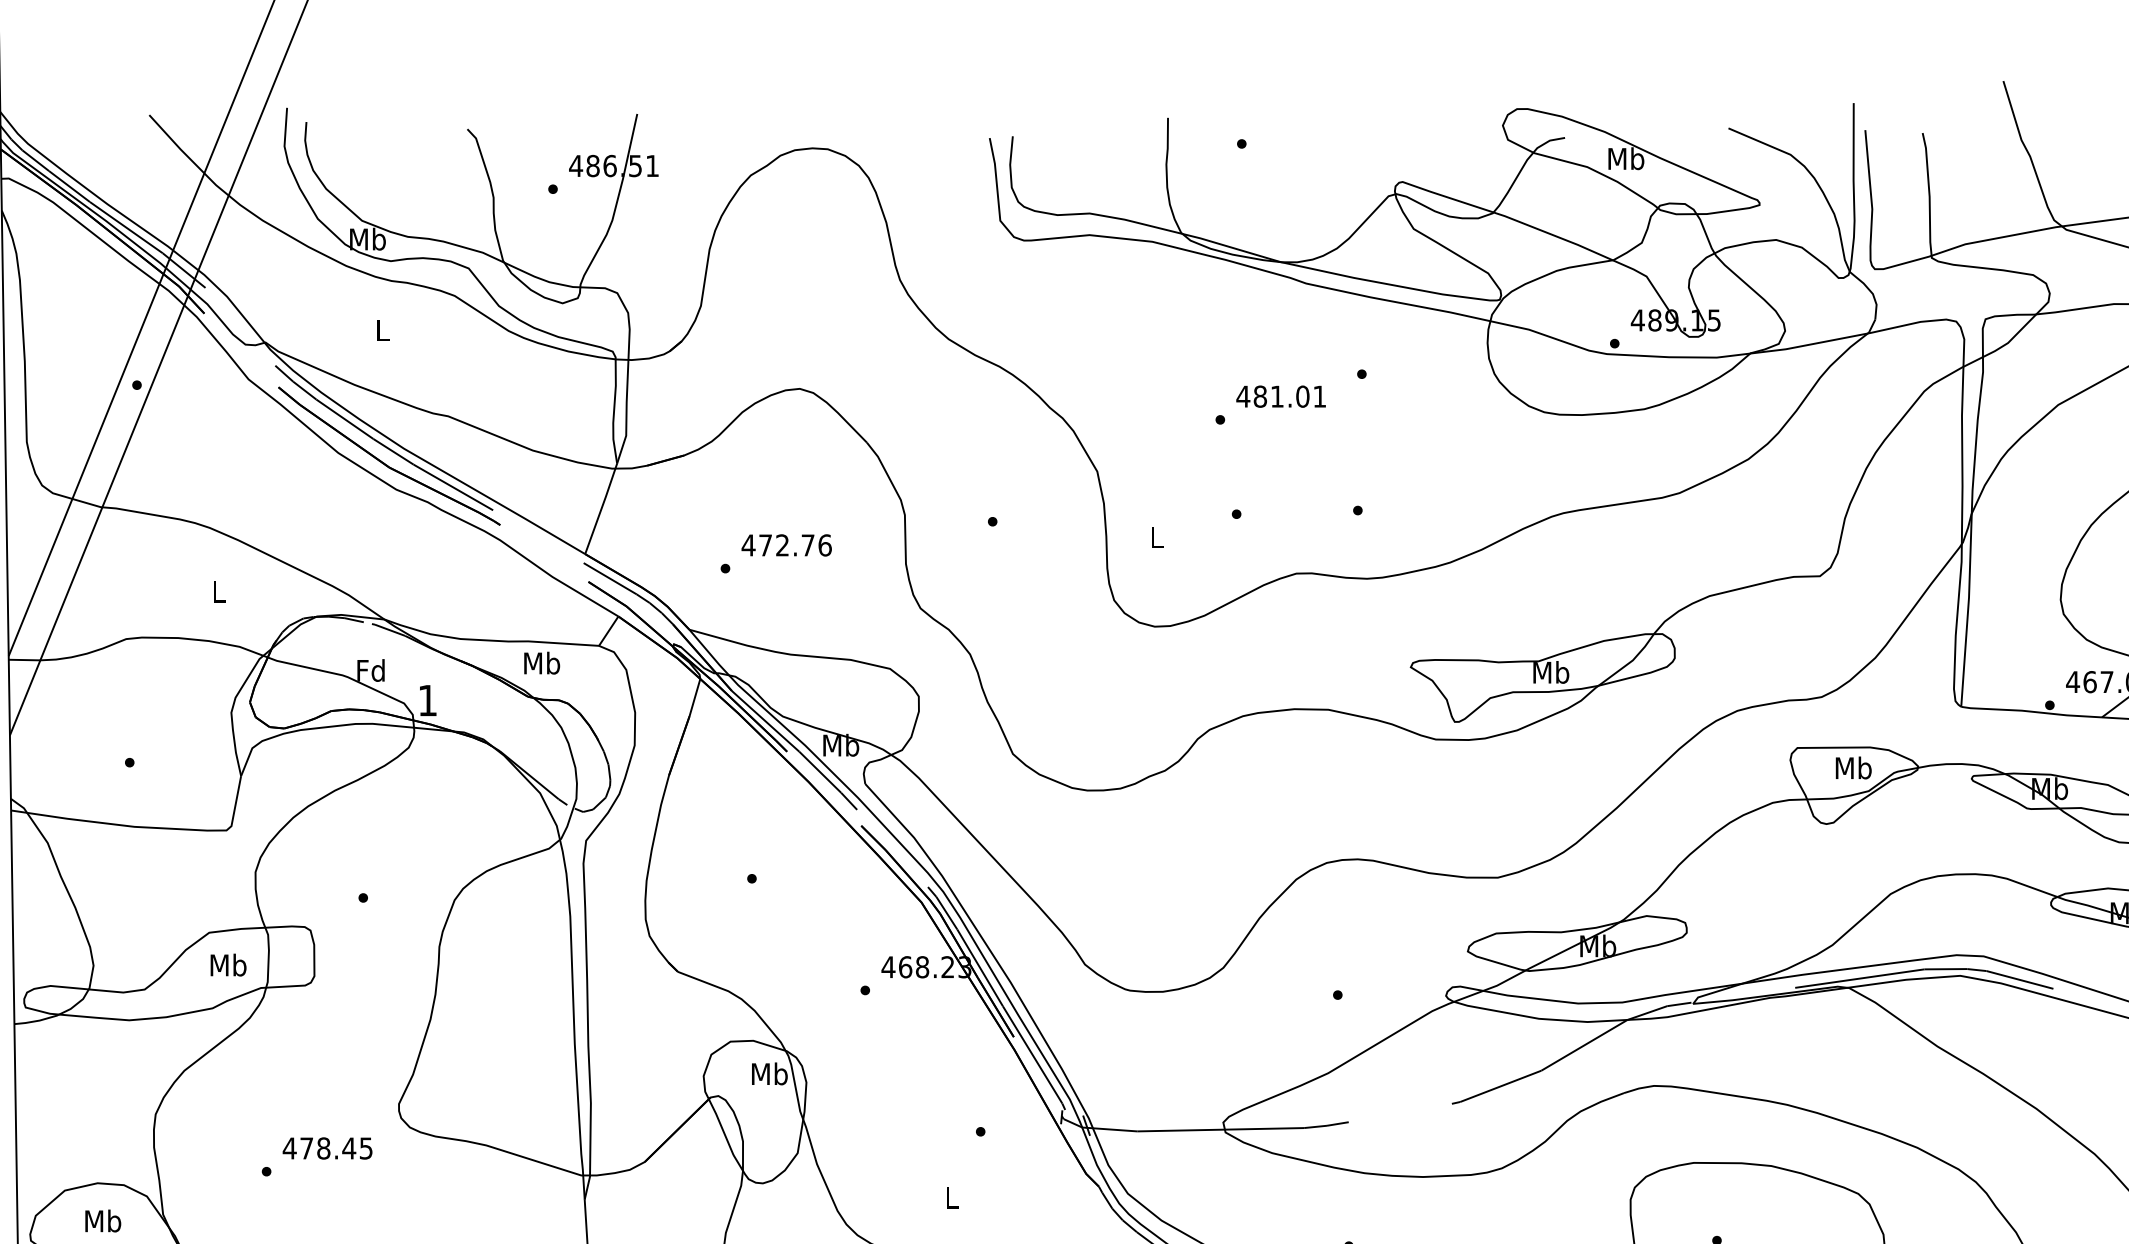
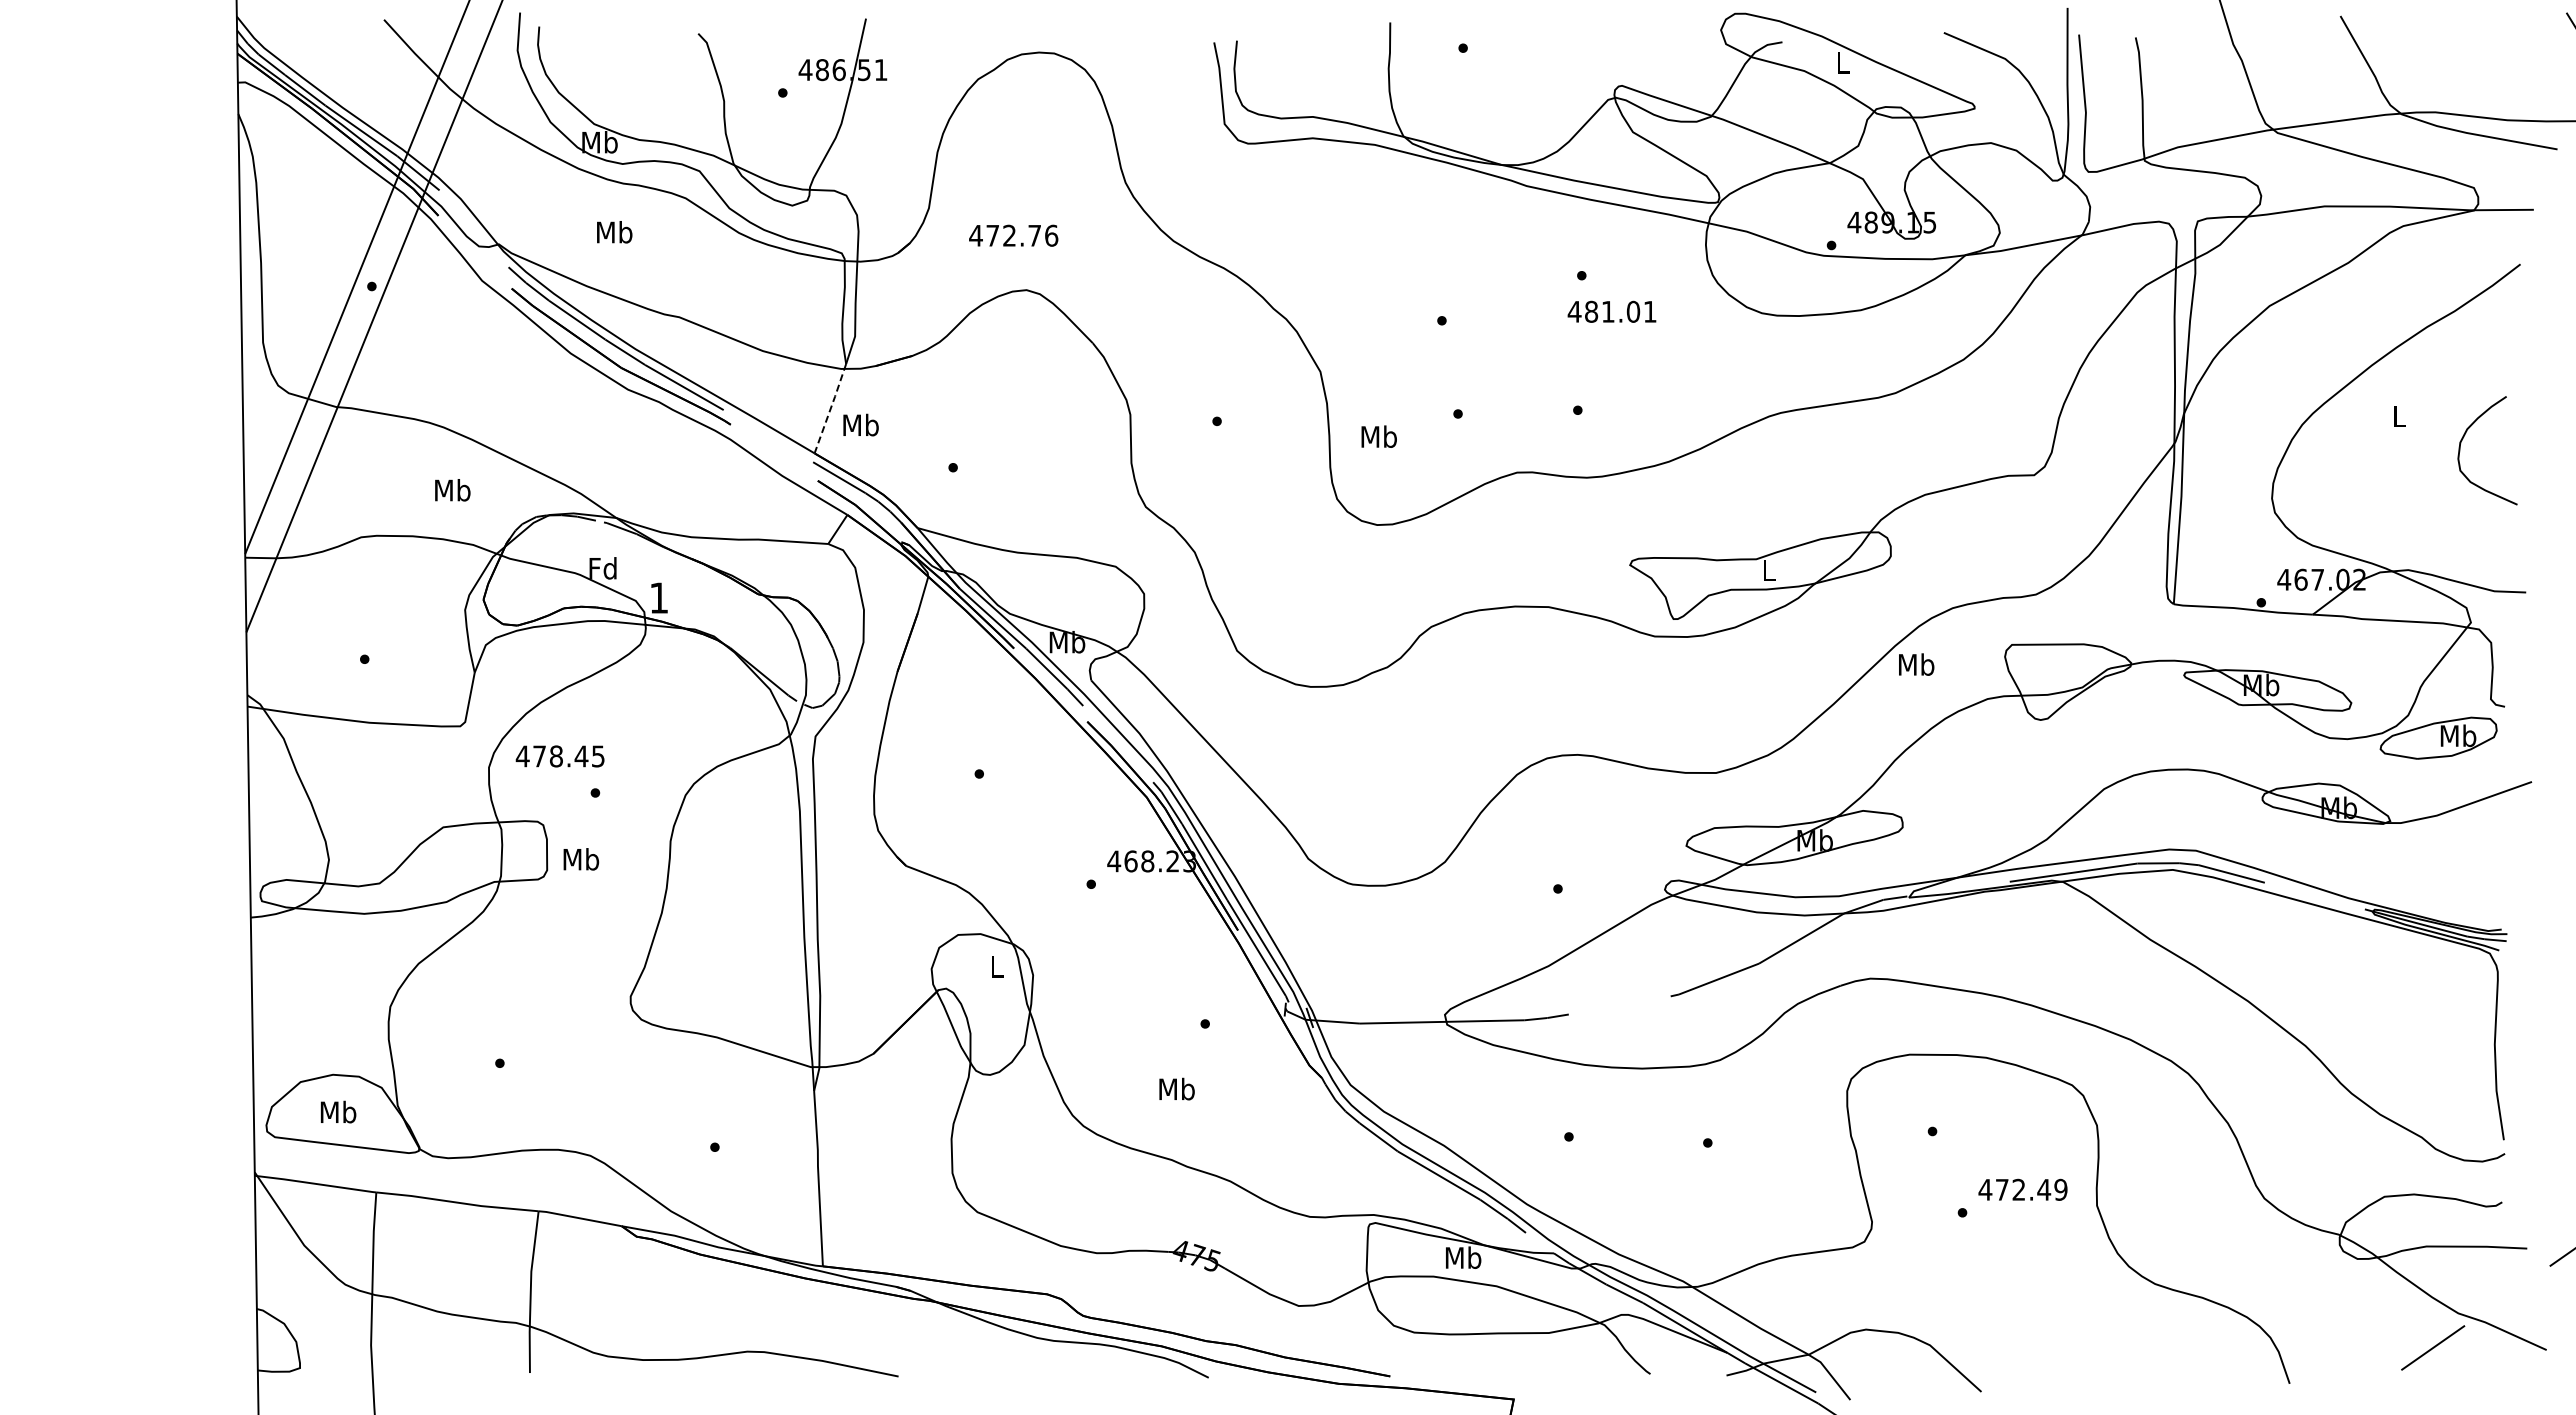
text: (1625, 158) -> (1842, 62), Mb -> L
text: (382, 330) -> (614, 232), L -> Mb
text: (1280, 396) -> (1611, 311), moved
line: (601, 508) -> (830, 408), solid -> dashed
text: (1156, 537) -> (1378, 436), L -> Mb
text: (786, 545) -> (1013, 235), moved
text: (218, 591) -> (452, 490), L -> Mb
text: (541, 662) -> (860, 424), moved
text: (1550, 672) -> (1768, 570), Mb -> L
text: (1853, 767) -> (1916, 664), moved
text: (228, 965) -> (581, 859), moved
text: (769, 1073) -> (996, 966), Mb -> L
text: (326, 1148) -> (559, 756), moved
text: (951, 1197) -> (1176, 1088), L -> Mb

